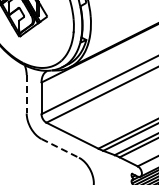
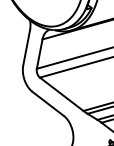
line: (26, 94) -> (26, 47), dashed -> solid
line: (60, 148) -> (48, 104), dashed -> solid

